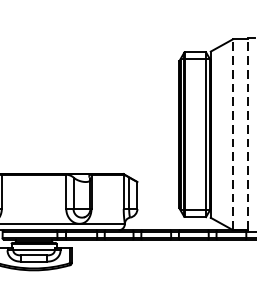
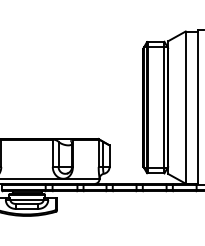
line: (248, 133) -> (198, 106), dashed -> solid
line: (232, 134) -> (185, 107), dashed -> solid

